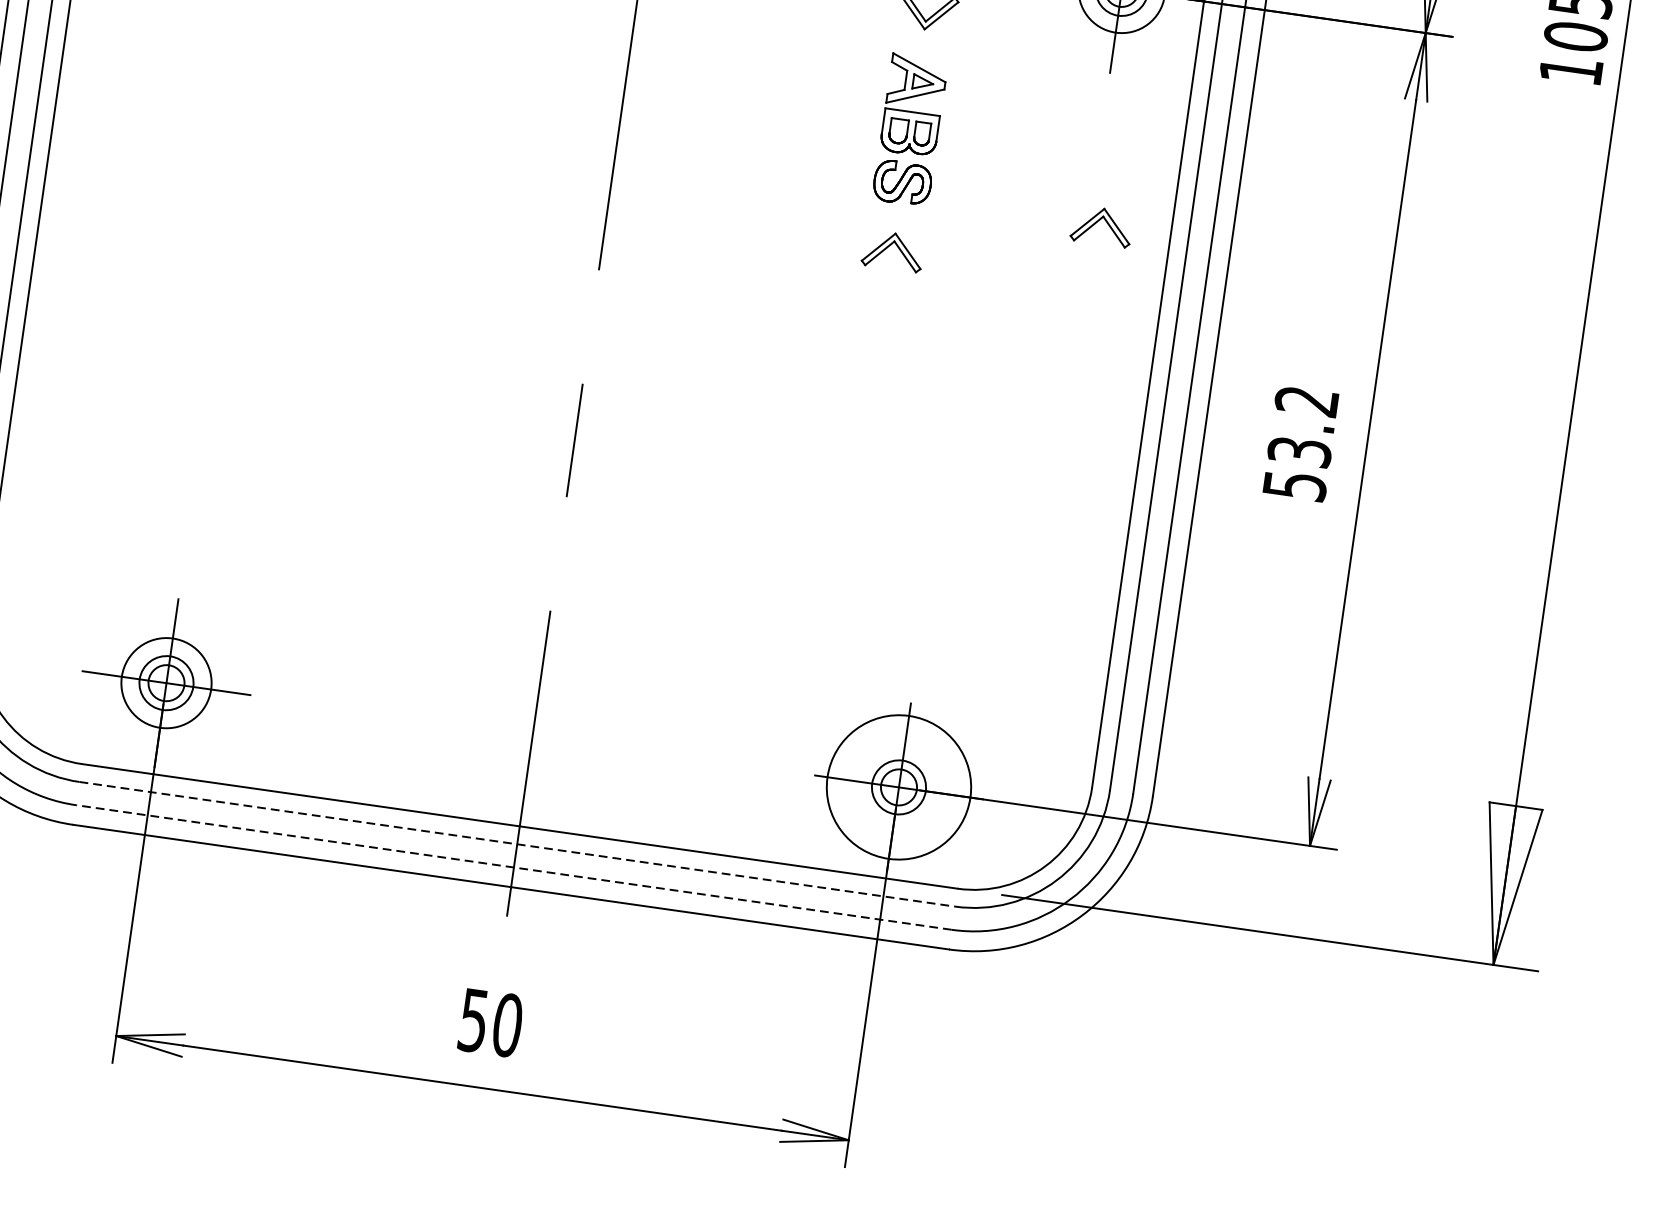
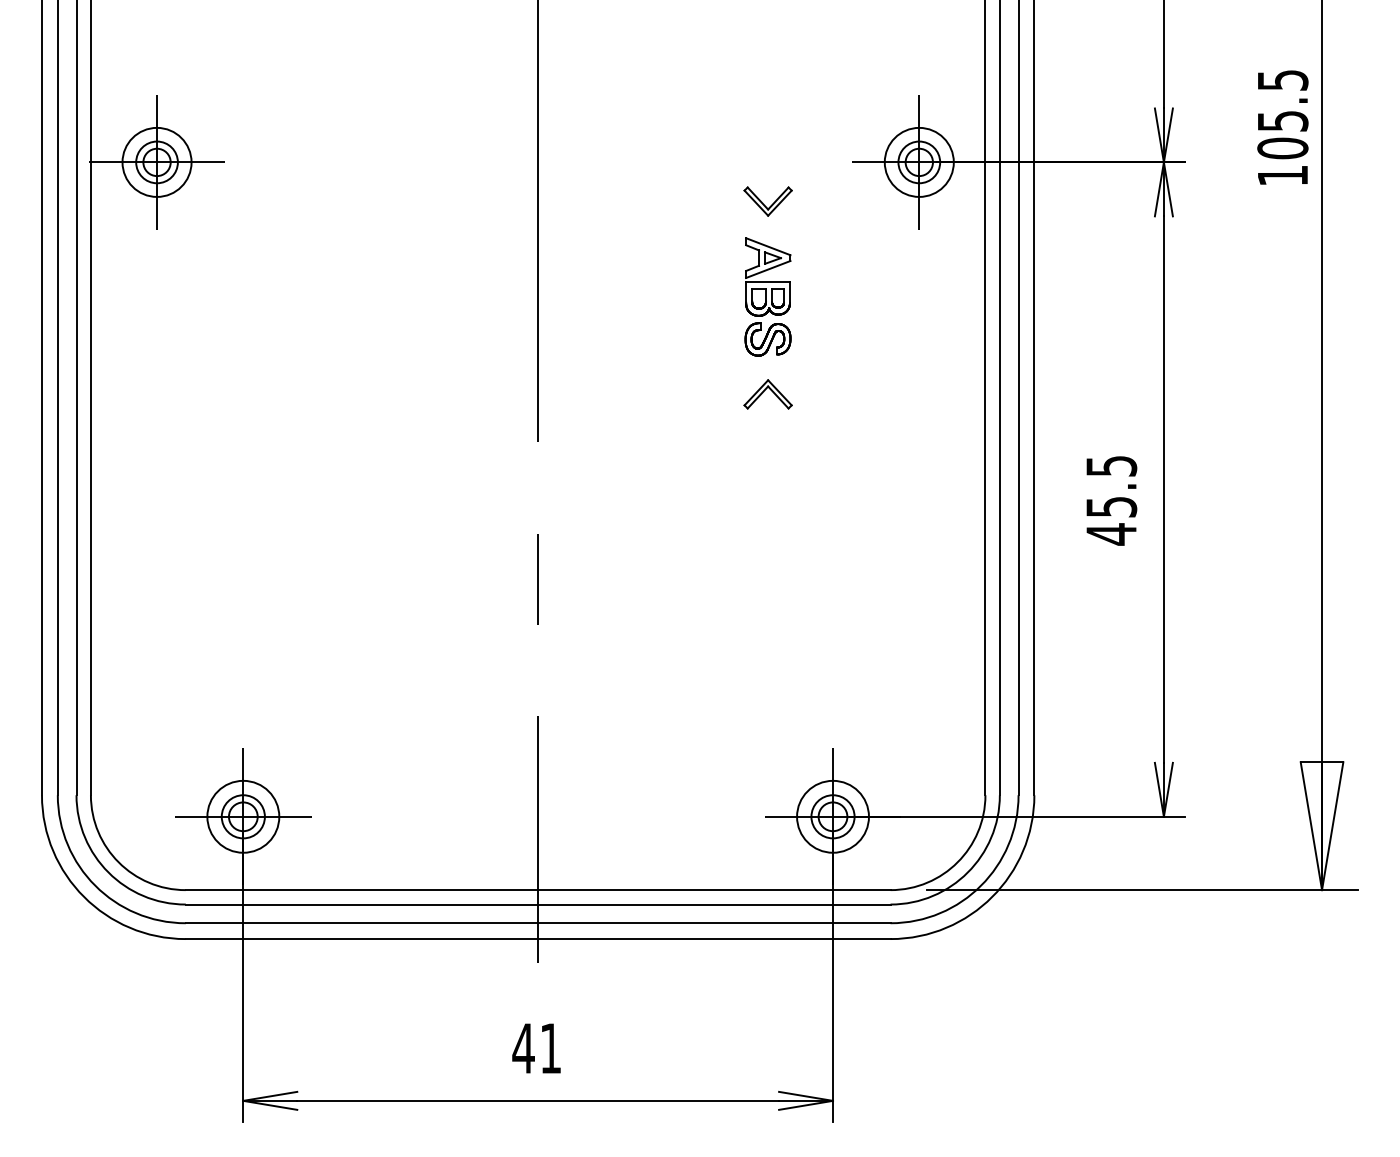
part: (1101, 226) -> (929, 351), removed
text: (1300, 443) -> (1111, 500), 53.2 -> 45.5
circle: (898, 786) -> (832, 816), size x0.62
line: (517, 844) -> (538, 904), dashed -> solid
line: (513, 867) -> (537, 923), dashed -> solid
text: (489, 1022) -> (536, 1048), 50 -> 41

